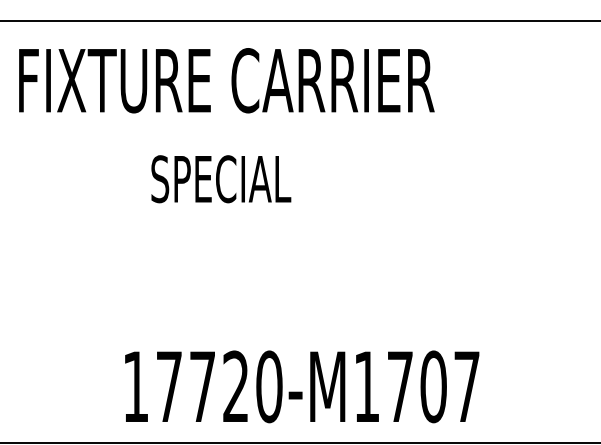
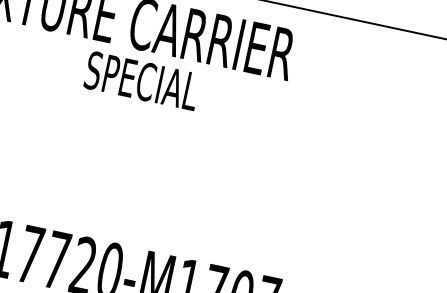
text: (221, 179) -> (142, 81), moved

